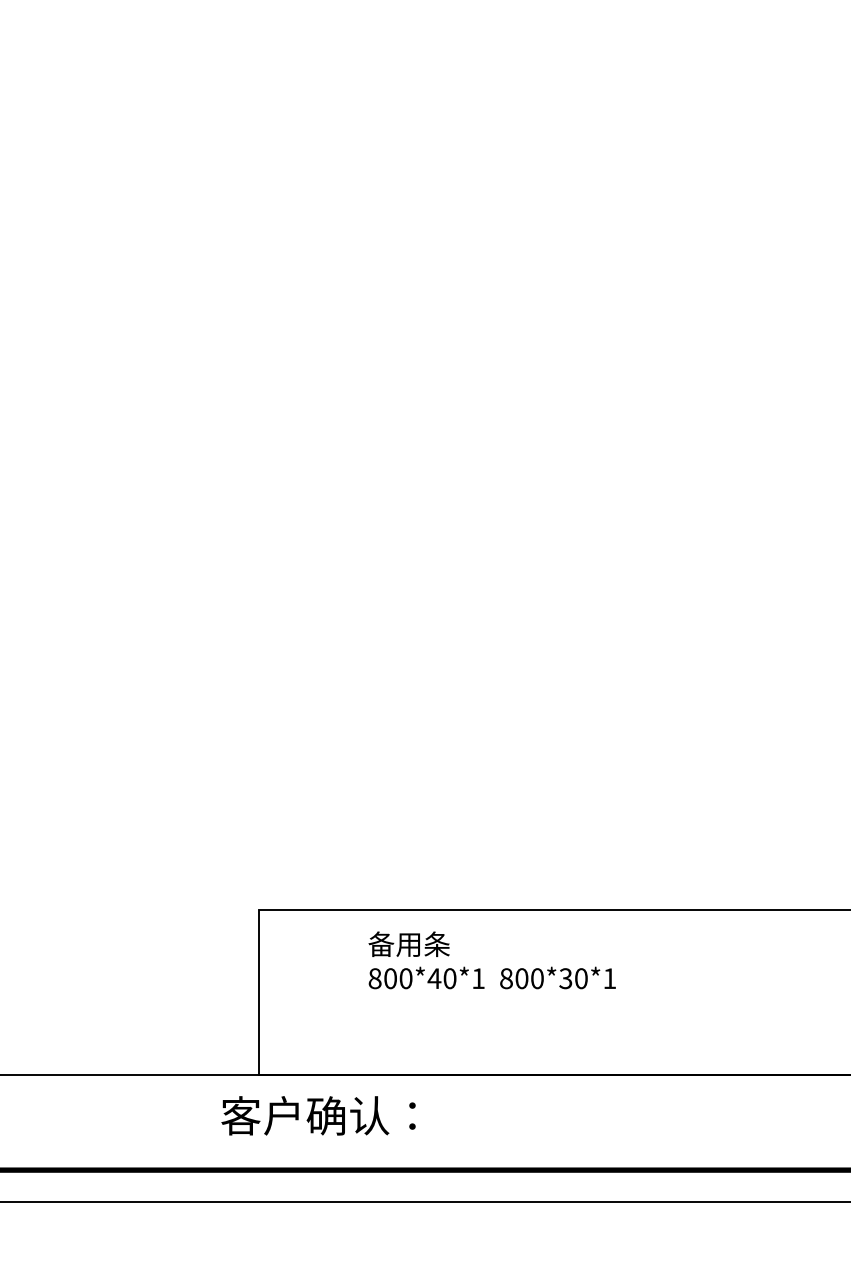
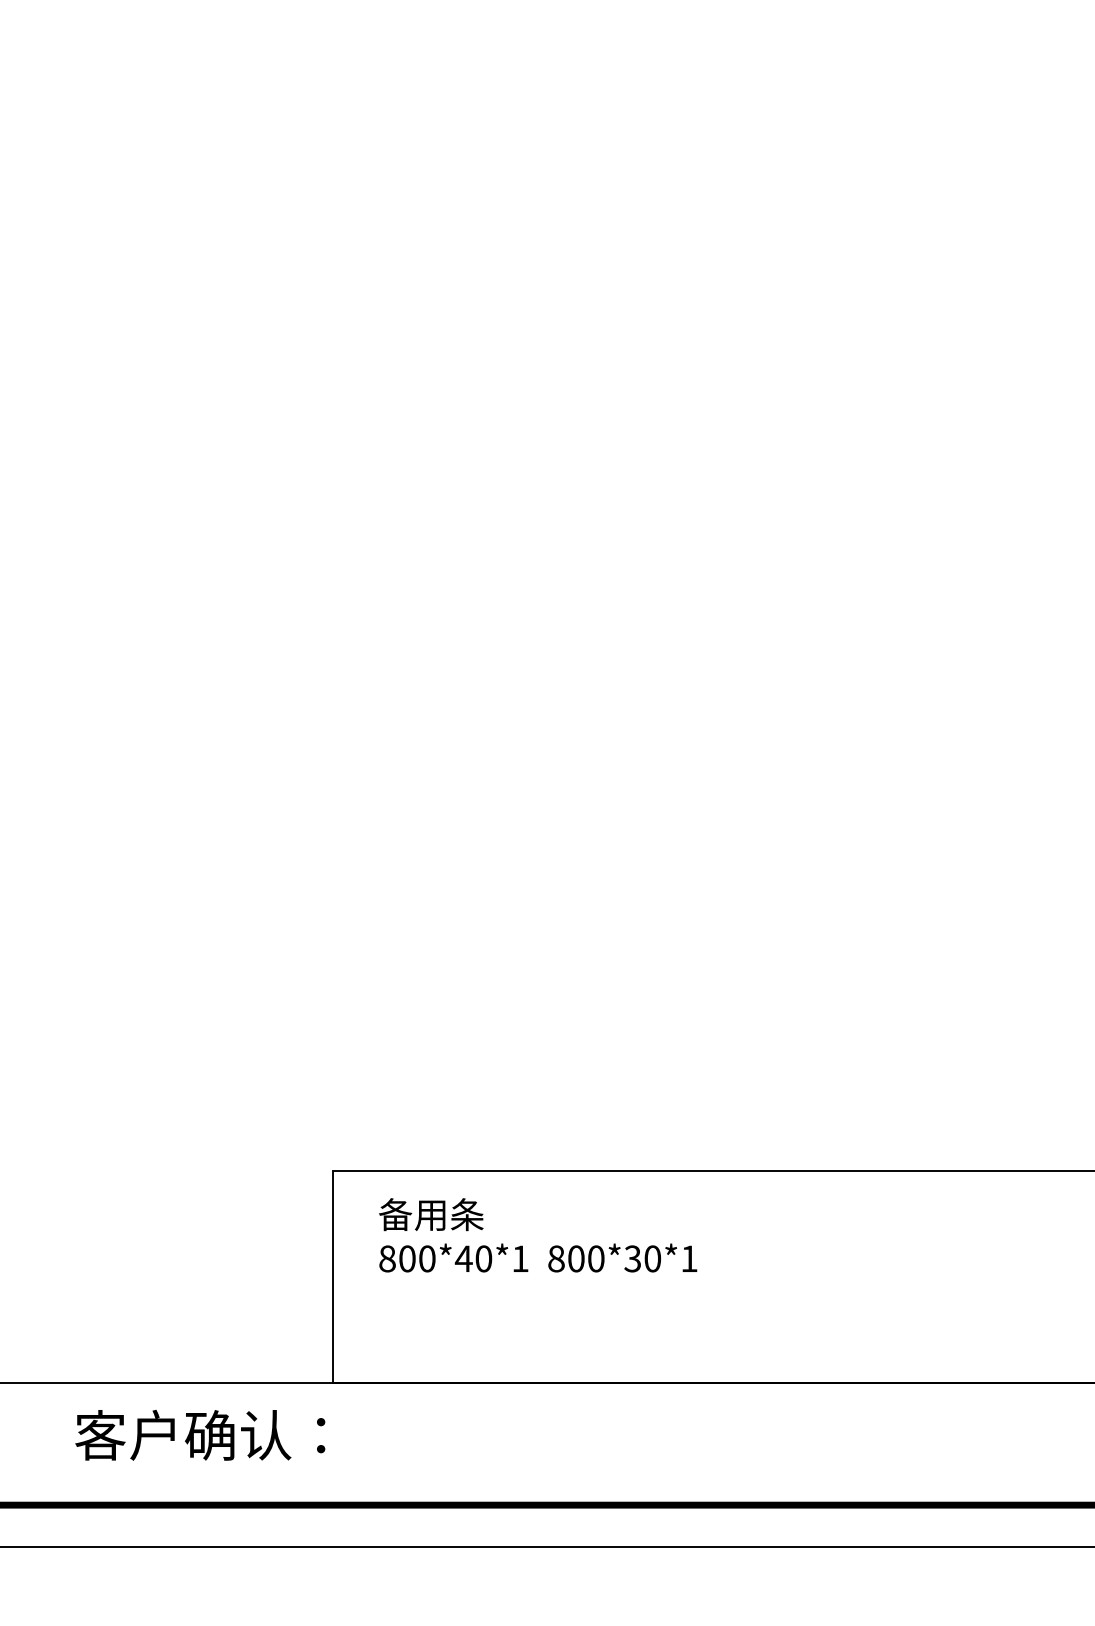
text: (491, 960) -> (537, 1235), moved
text: (318, 1115) -> (200, 1434), moved

